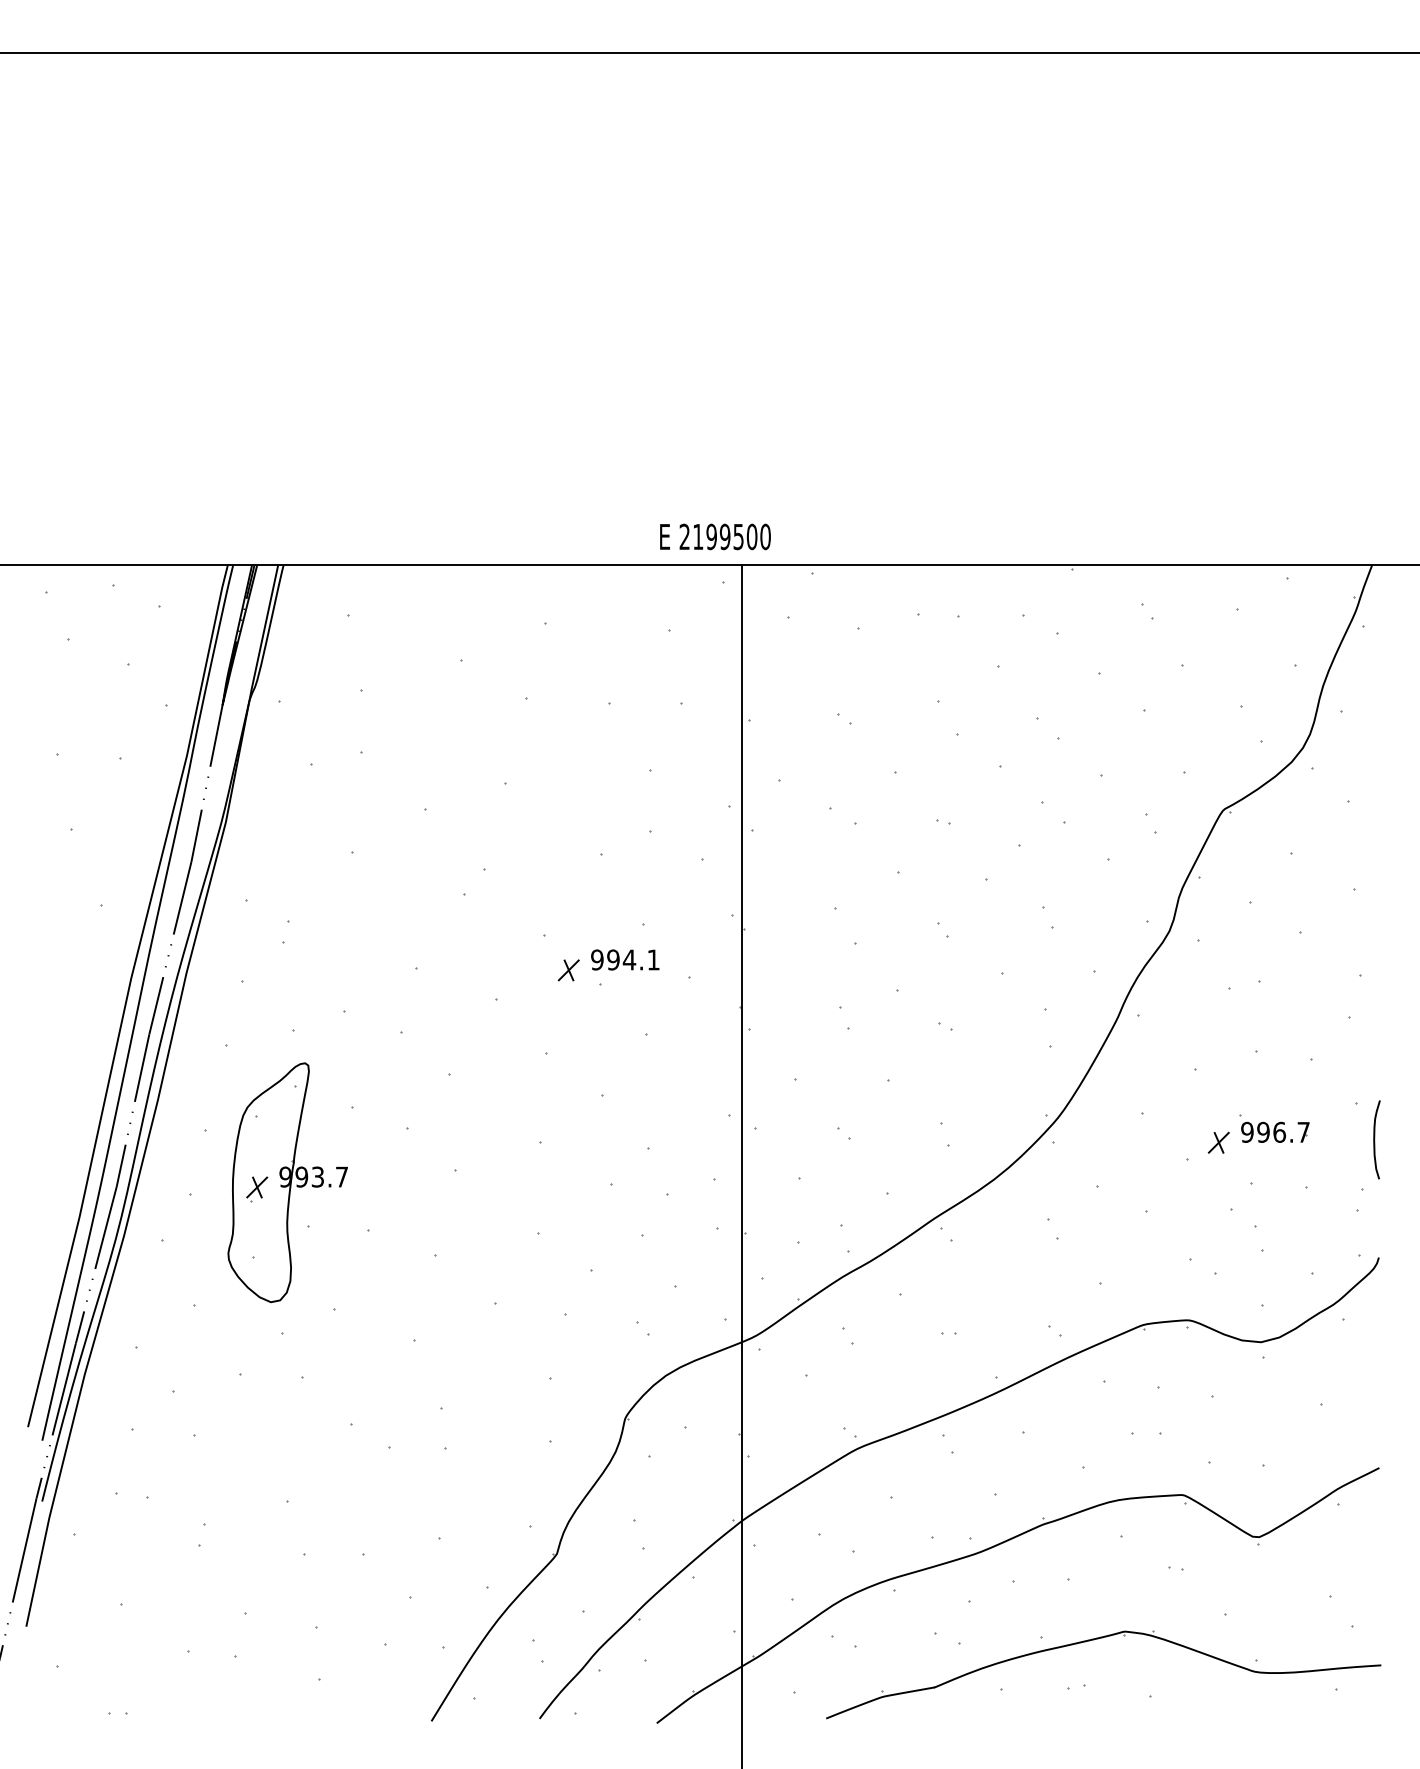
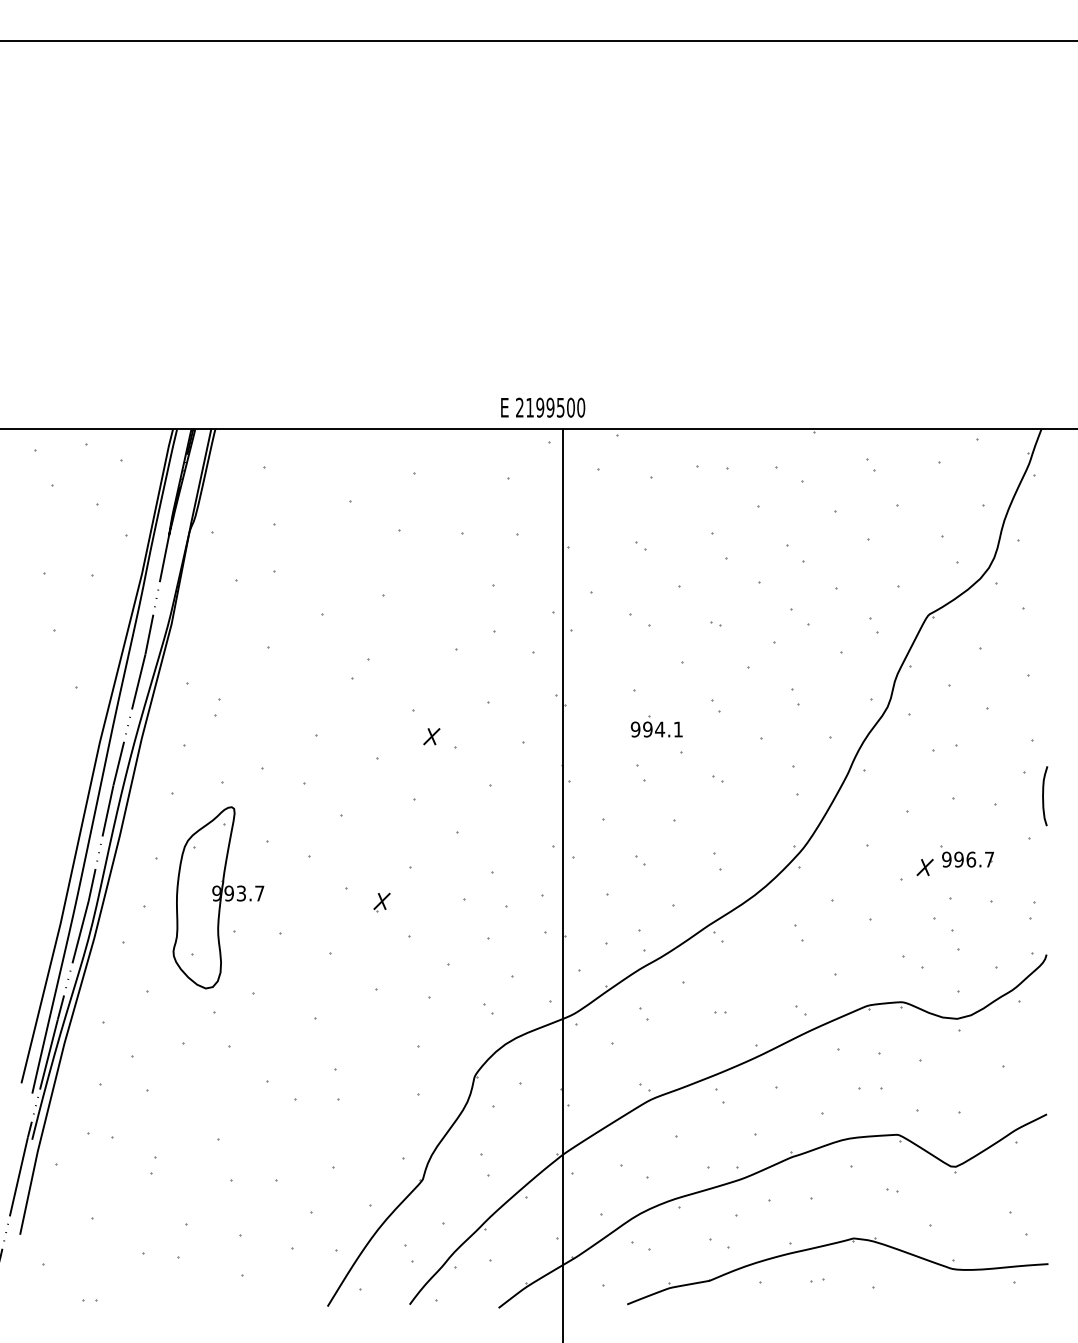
text: (625, 959) -> (657, 729), moved
curve: (1375, 1139) -> (1044, 795), moved
part: (257, 1189) -> (382, 902), moved

